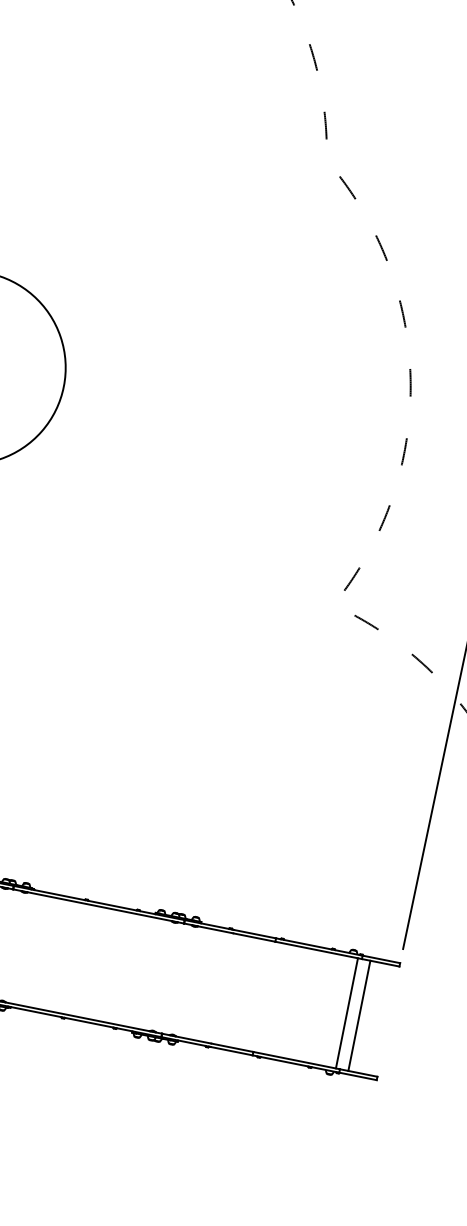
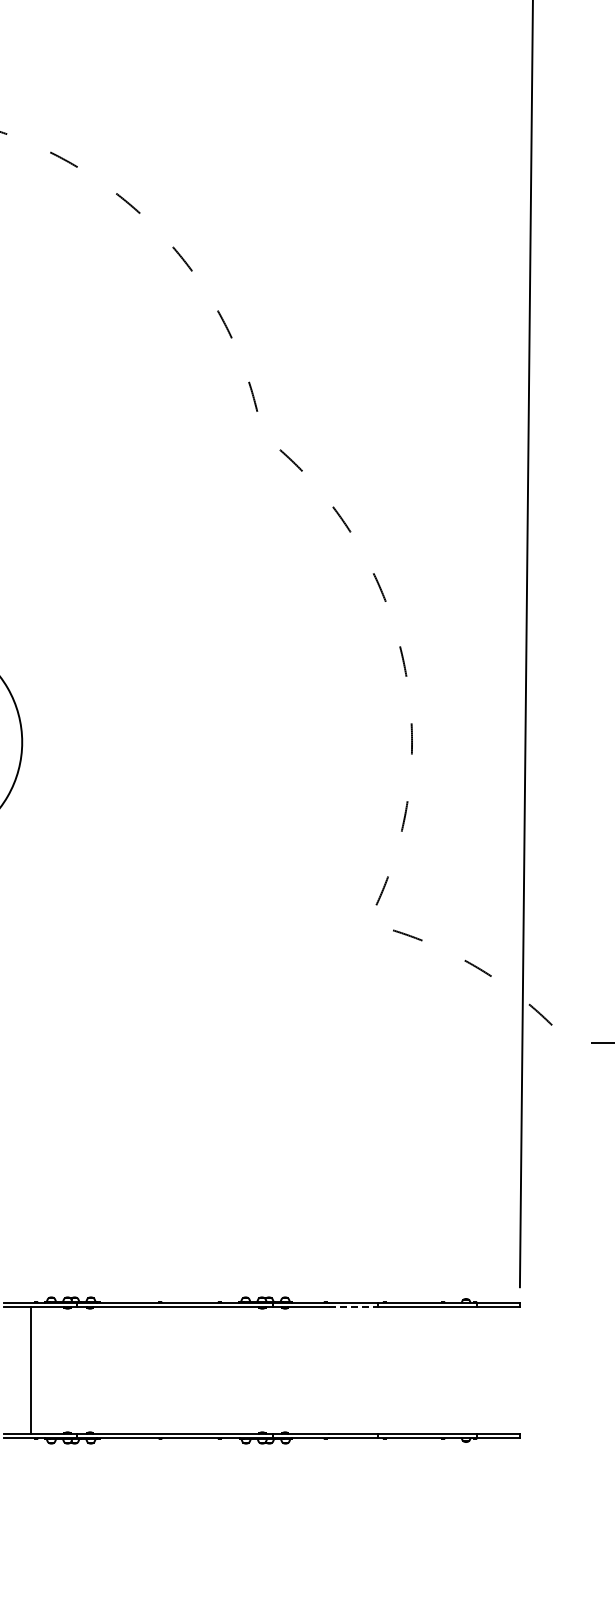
line: (255, 937) -> (354, 1307), solid -> dashed
line: (347, 1013) -> (472, 1370), removed
line: (359, 1015) -> (486, 1370), removed

